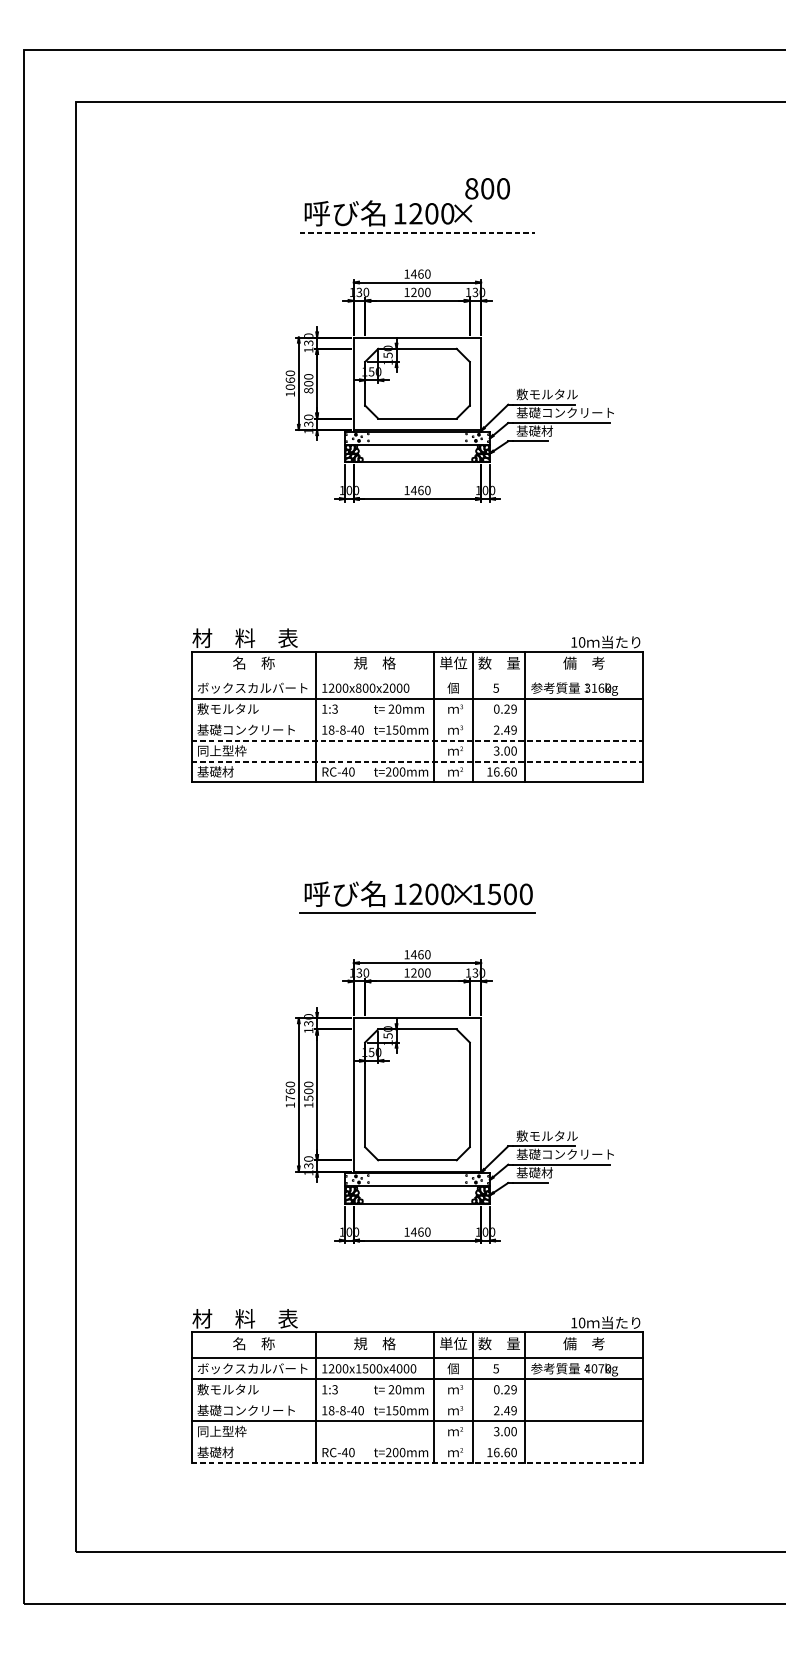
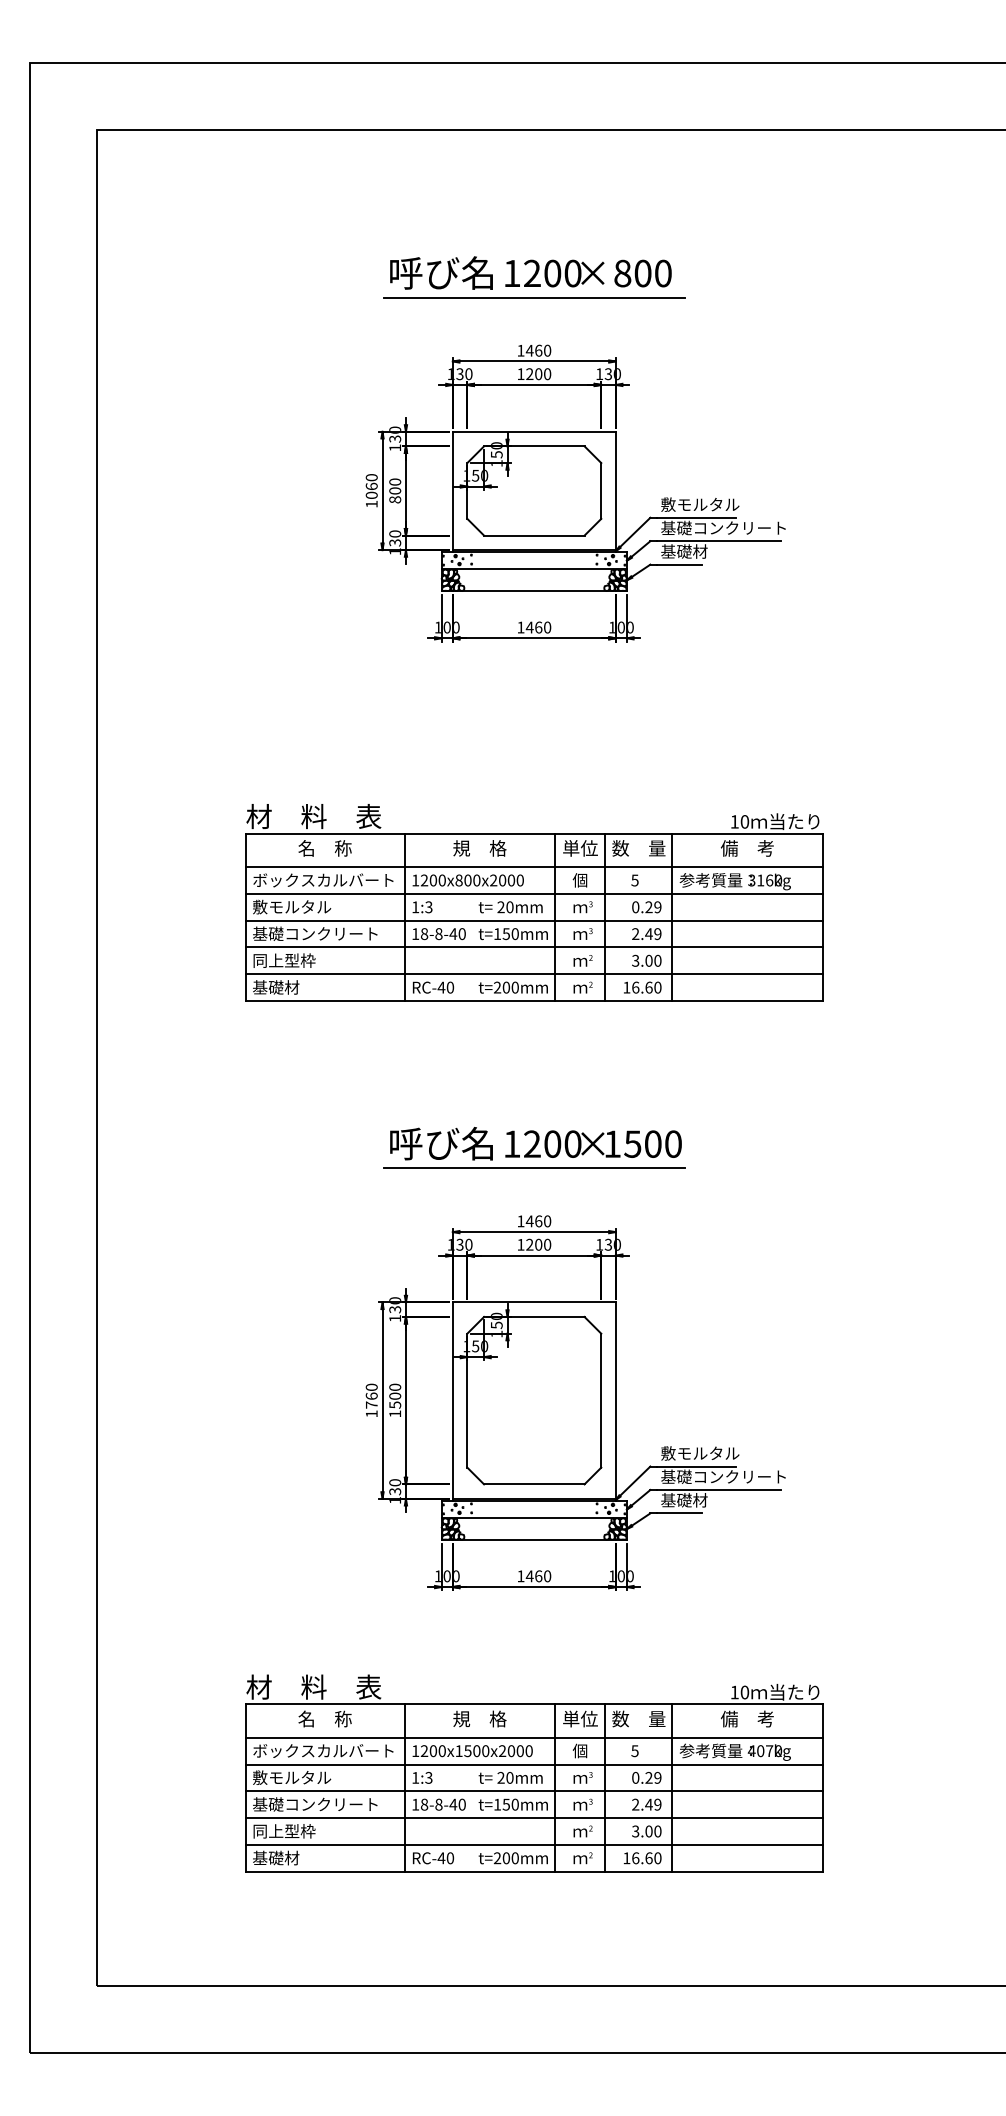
text: (487, 188) -> (642, 273), moved
line: (417, 232) -> (534, 297), dashed -> solid
line: (417, 678) -> (534, 867), added
line: (417, 719) -> (534, 920), added
line: (417, 740) -> (534, 947), dashed -> solid
line: (417, 761) -> (534, 974), dashed -> solid
text: (392, 1368) -> (502, 1750), 1200x1500x4000 -> 1200x1500x2000
line: (417, 1400) -> (534, 1791), added
line: (417, 1441) -> (534, 1844), added
line: (417, 1462) -> (534, 1871), dashed -> solid

